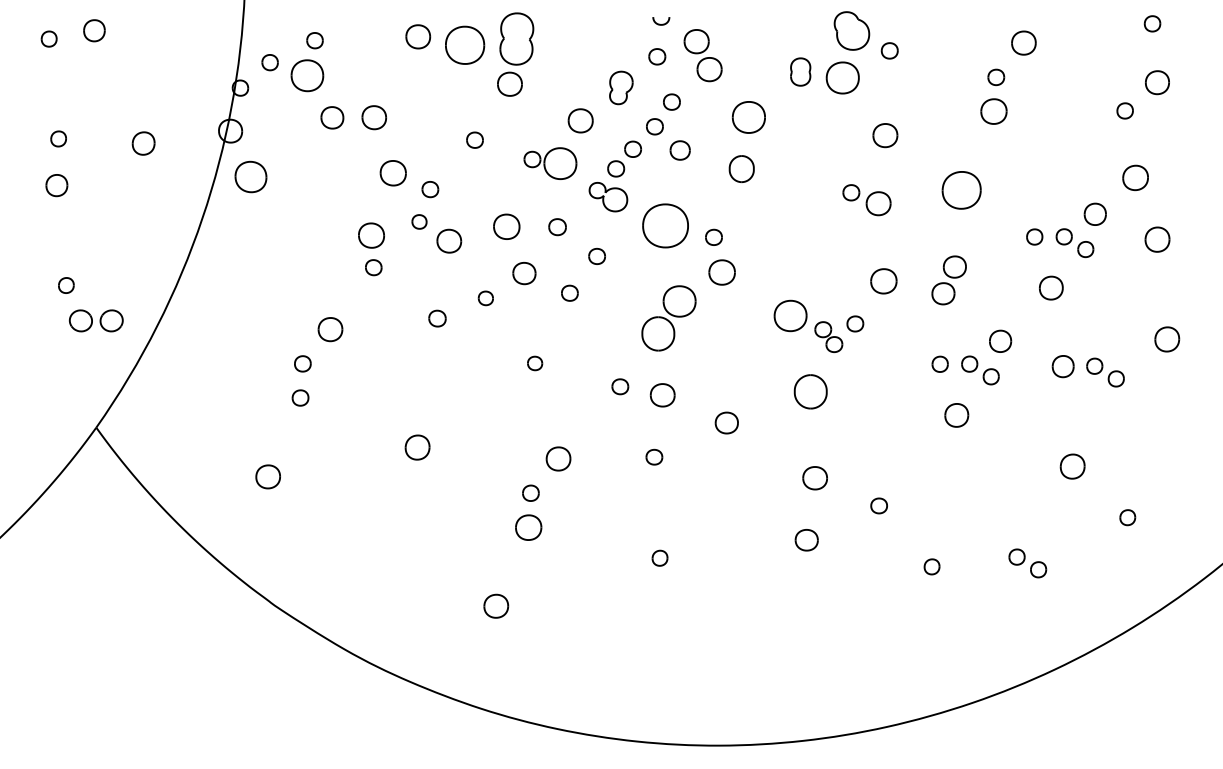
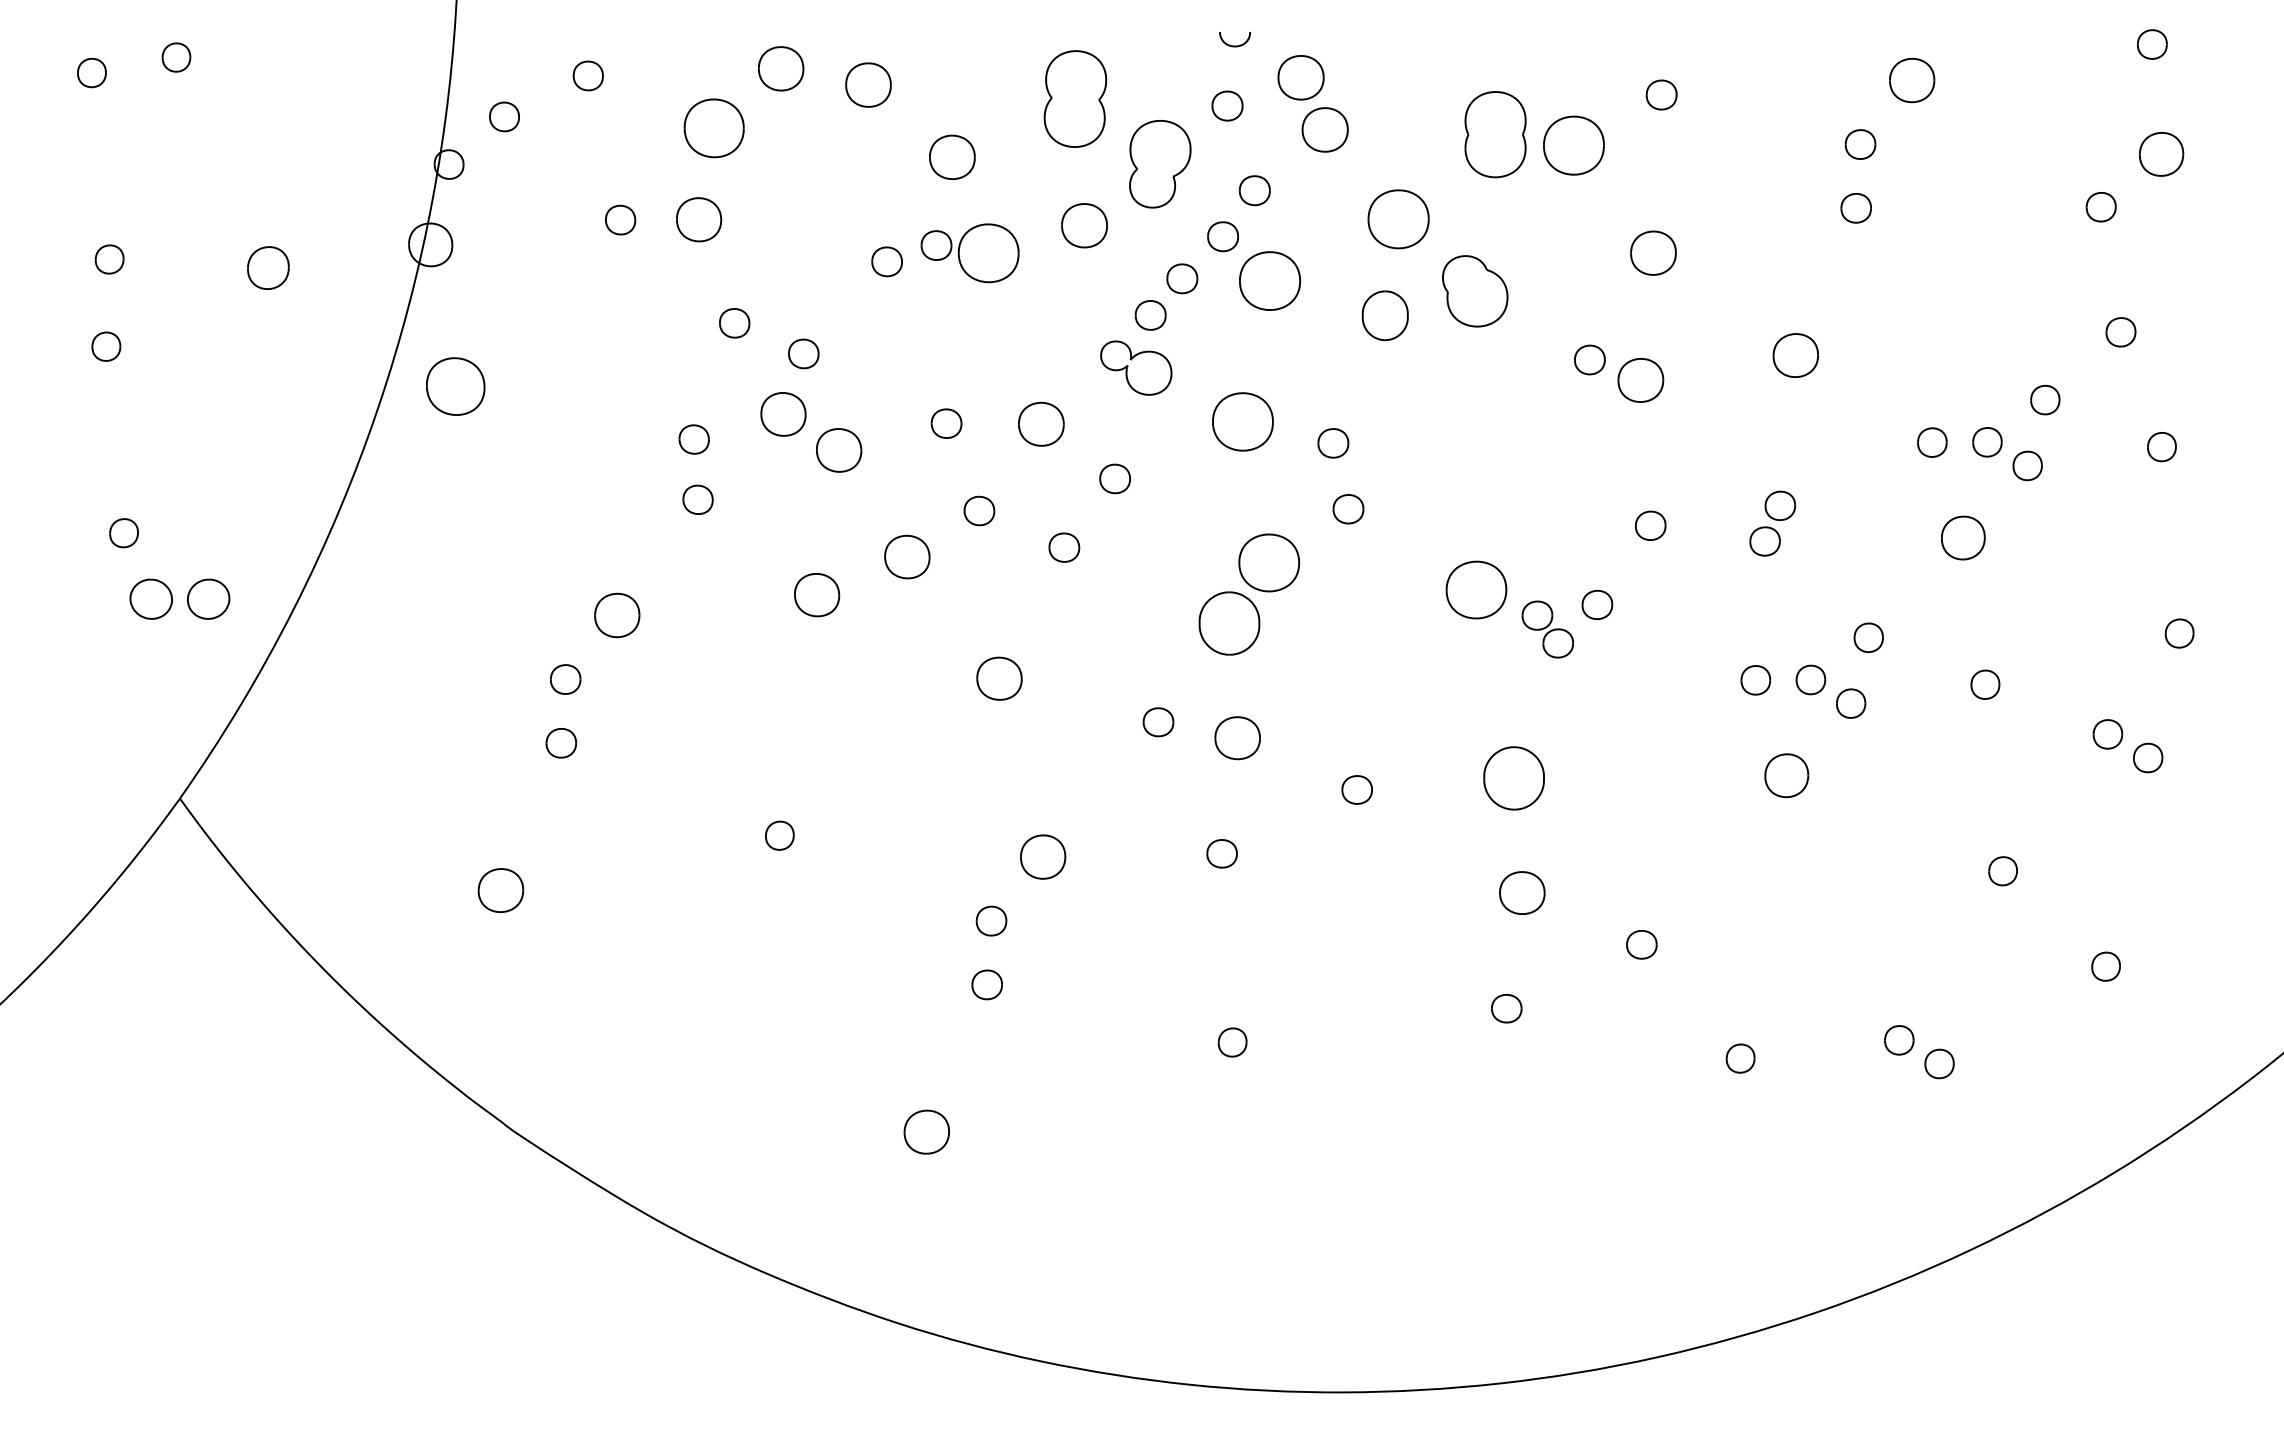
part: (94, 30) -> (176, 56), size x0.71
part: (851, 30) -> (1474, 290), moved
part: (516, 38) -> (1074, 98), moved
part: (464, 45) -> (867, 84), size x0.62
part: (800, 71) -> (1494, 133), size x1.67
part: (307, 75) -> (714, 127), moved
part: (621, 87) -> (1160, 163), size x1.43
part: (993, 111) -> (1855, 208), size x0.62
part: (331, 117) -> (619, 219), size x0.71
part: (680, 150) -> (1270, 281), size x1.67
part: (550, 163) -> (970, 253), moved
part: (393, 172) -> (734, 322), size x0.62
part: (250, 176) -> (454, 385), moved
part: (1135, 177) -> (2120, 331), size x0.62
part: (56, 185) -> (105, 346), size x0.71
part: (961, 190) -> (1795, 355), size x0.62
part: (1094, 213) -> (2043, 398), size x0.71
part: (419, 221) -> (783, 413), size x1.67
part: (665, 225) -> (1242, 421), size x0.71
part: (506, 226) -> (945, 422), size x0.62
part: (557, 226) -> (1041, 422), size x1.43
part: (371, 234) -> (693, 437), size x0.62
part: (1157, 238) -> (2161, 445), size x0.62
part: (721, 272) -> (1347, 508), size x0.62
part: (524, 273) -> (979, 510), size x0.71
part: (949, 280) -> (1773, 523), size x0.71
part: (883, 281) -> (1649, 525), size x0.62
part: (485, 298) -> (906, 557), size x1.67
part: (437, 318) -> (817, 594), size x1.43
part: (1166, 338) -> (2178, 632), size x0.62
part: (1000, 341) -> (1868, 637), size x0.71
part: (534, 363) -> (998, 678), size x1.67
part: (1062, 366) -> (1984, 684), size x0.71
part: (1105, 372) -> (2127, 746), moved
part: (810, 391) -> (1513, 777), moved
part: (726, 422) -> (1356, 788), size x0.71
part: (417, 447) -> (779, 835), size x0.62
part: (1072, 466) -> (2002, 871), size x0.62
part: (528, 526) -> (987, 983), size x0.62
part: (806, 539) -> (1506, 1007), size x0.71

